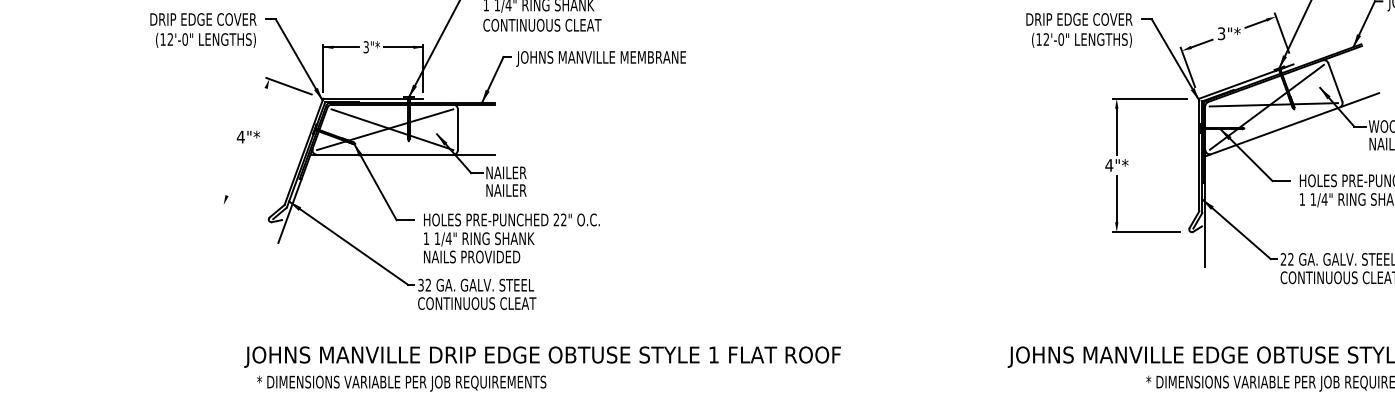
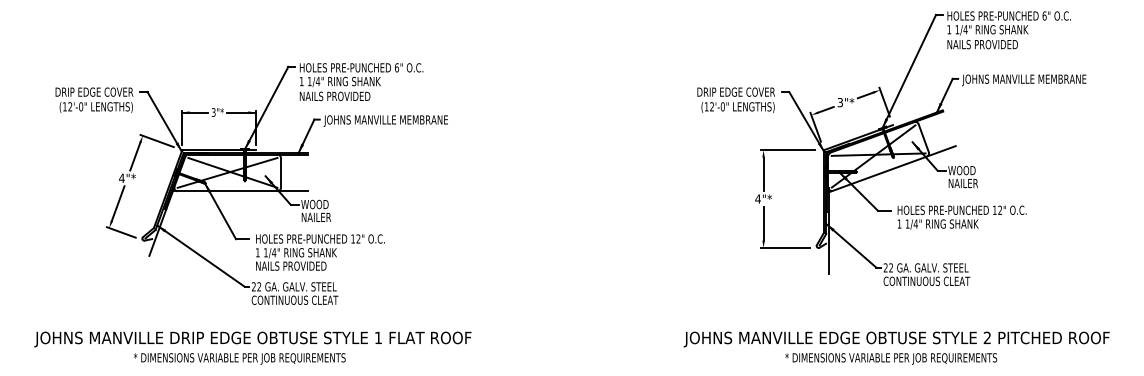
text: (541, 25) -> (342, 96), CONTINUOUS CLEAT -> NAILS PROVIDED
line: (259, 107) -> (135, 156), added
line: (234, 171) -> (117, 203), added
text: (506, 172) -> (316, 204), NAILER -> WOOD
line: (240, 211) -> (121, 232), added
text: (555, 219) -> (352, 238), 22" -> 12"
text: (420, 286) -> (253, 287), 32 -> 22
text: (541, 357) -> (252, 339), moved

